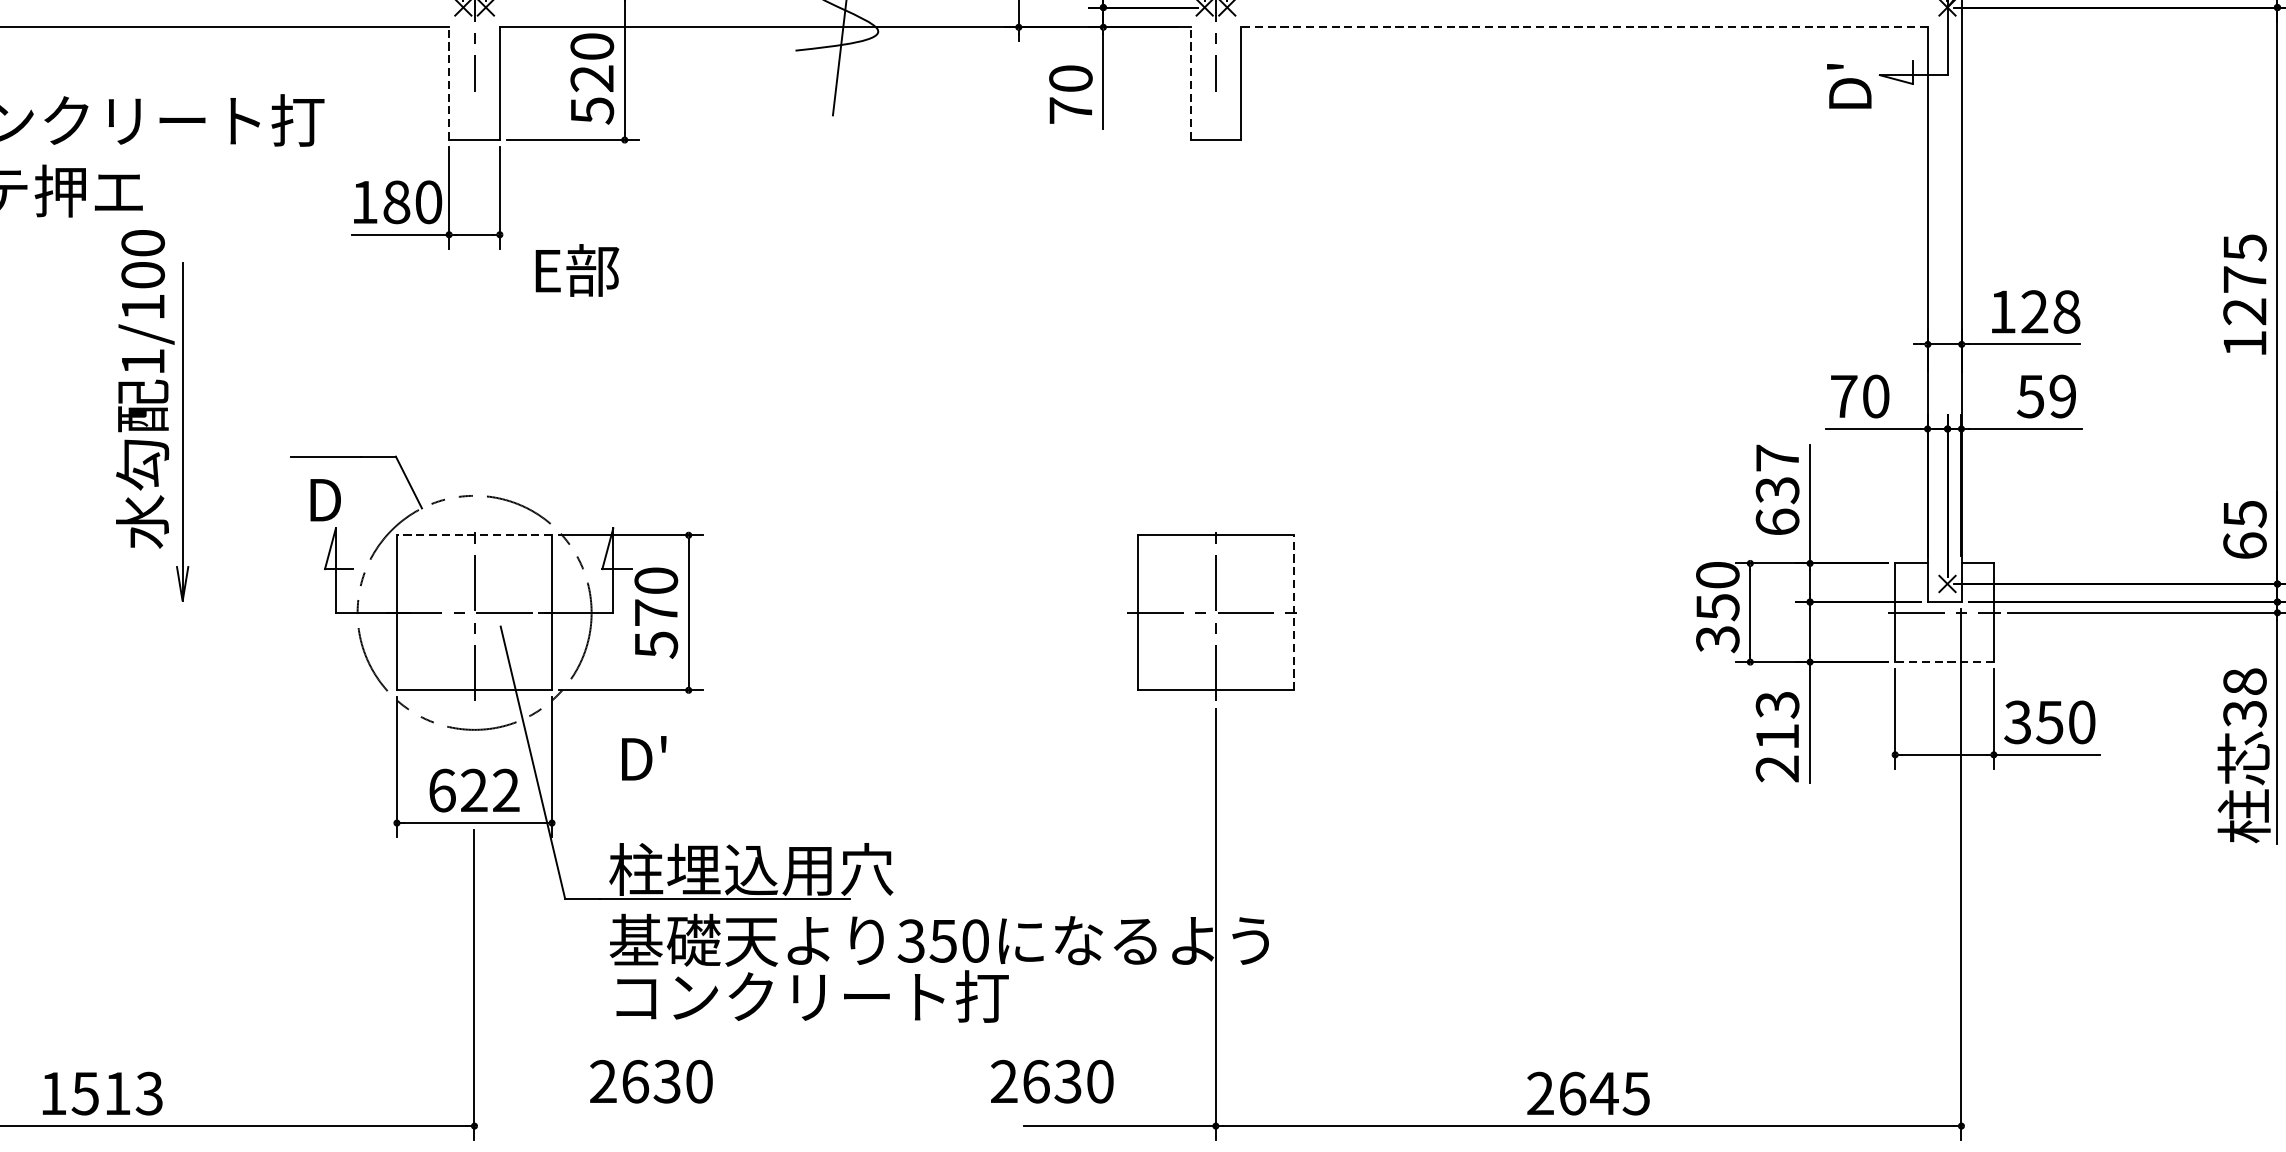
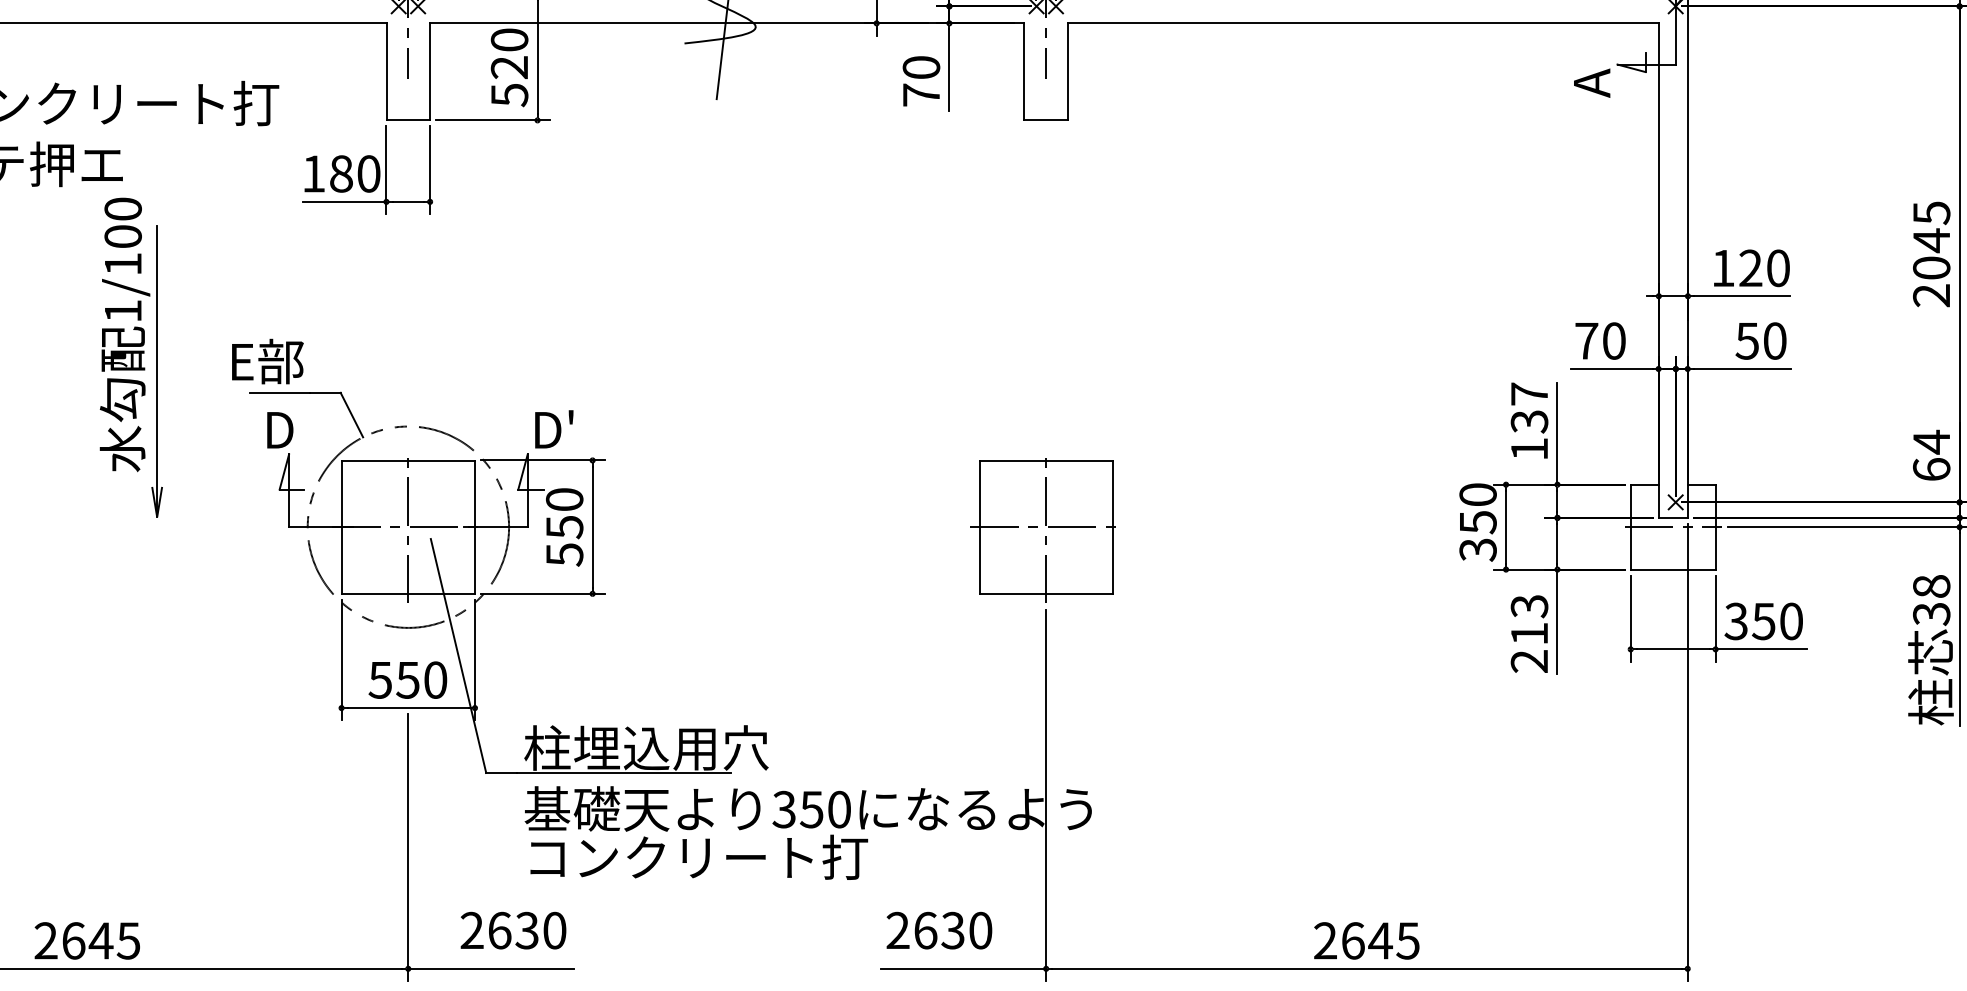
line: (1583, 27) -> (1362, 23), dashed -> solid
line: (449, 83) -> (386, 71), dashed -> solid
line: (1190, 83) -> (1024, 71), dashed -> solid
text: (1849, 89) -> (1591, 76), D' -> A
text: (577, 270) -> (267, 361), moved
text: (2066, 311) -> (1778, 267), 128 -> 120
text: (2244, 311) -> (1931, 267), 1275 -> 2045
text: (2062, 395) -> (1774, 340), 59 -> 50
text: (2244, 513) -> (1931, 441), 65 -> 64
text: (1777, 521) -> (1529, 448), 637 -> 137
line: (474, 535) -> (408, 460), dashed -> solid
text: (656, 613) -> (564, 527), 570 -> 550
line: (1294, 613) -> (1113, 527), dashed -> solid
line: (1943, 662) -> (1672, 569), dashed -> solid
text: (644, 758) -> (554, 429), moved
text: (473, 789) -> (407, 679), 622 -> 550
text: (651, 1081) -> (513, 930), moved
text: (1052, 1081) -> (939, 930), moved
text: (100, 1093) -> (86, 940), 1513 -> 2645
line: (571, 1125) -> (491, 968), added

